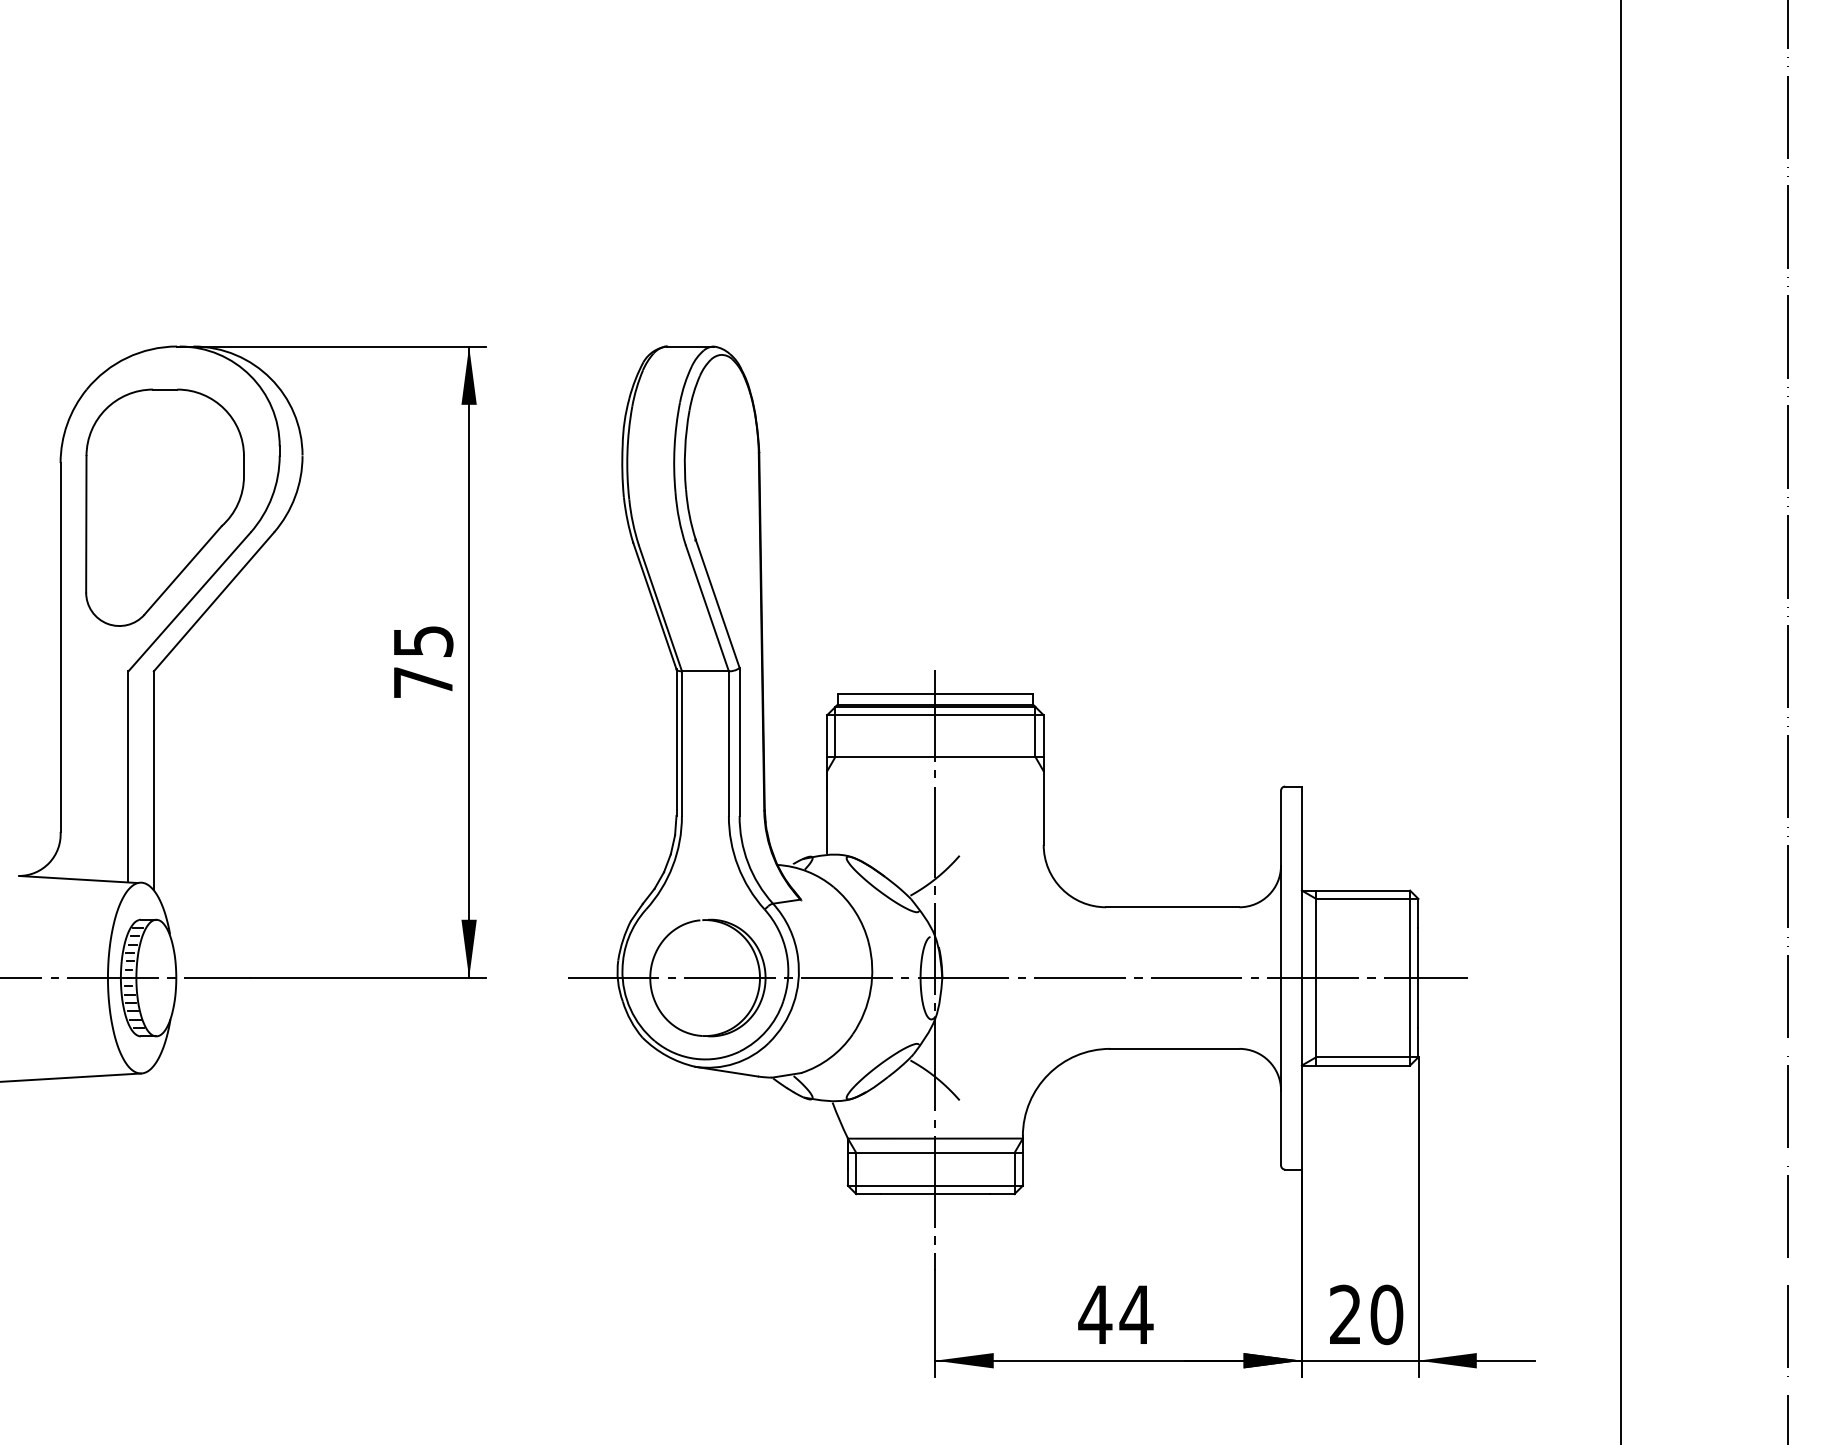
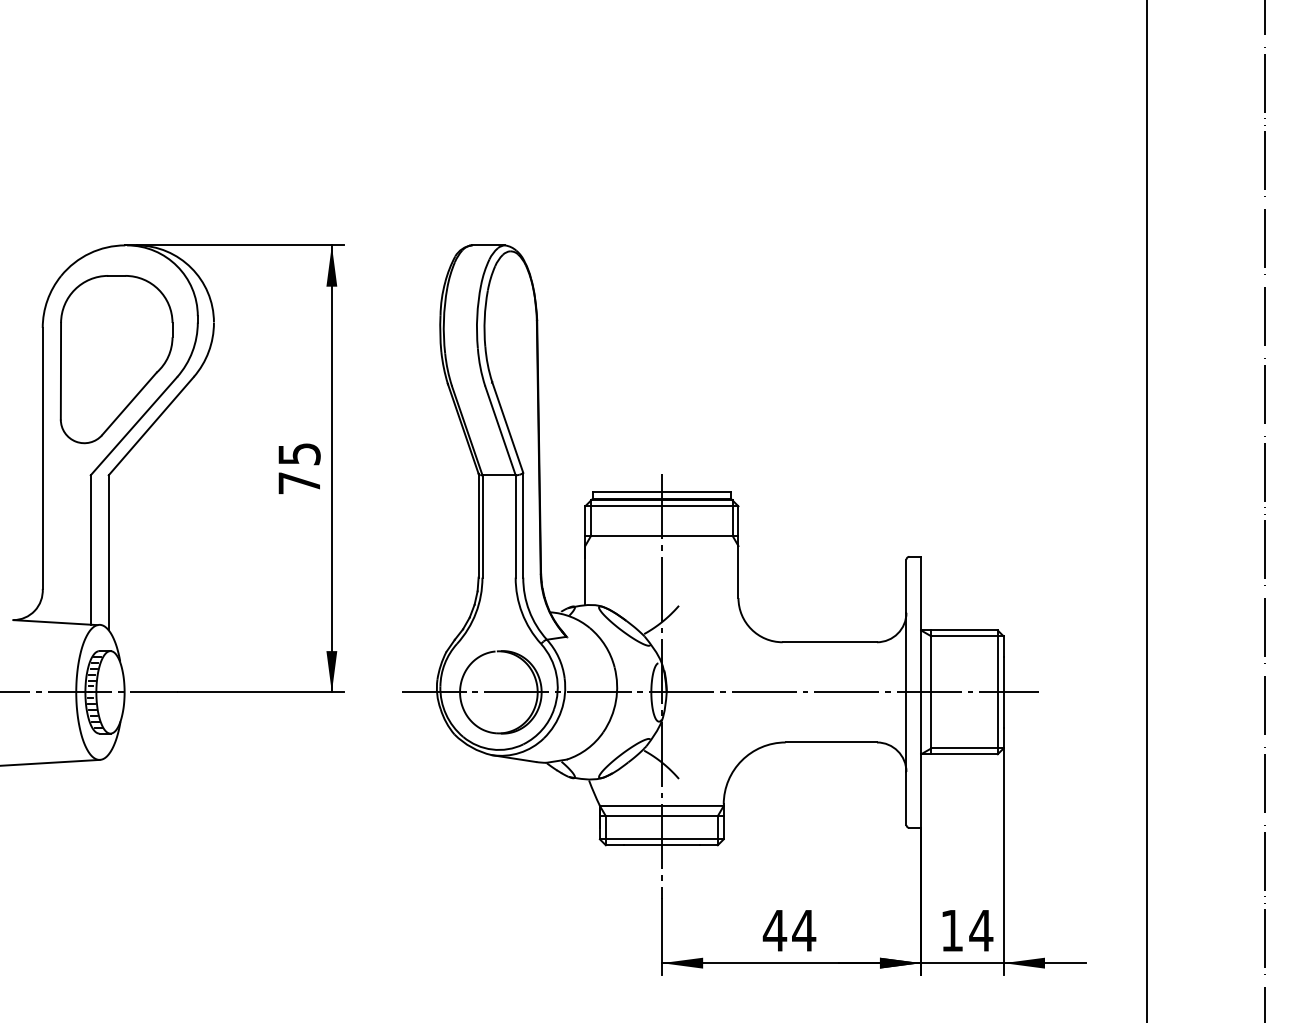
text: (1366, 1314) -> (966, 930), 20 -> 14

